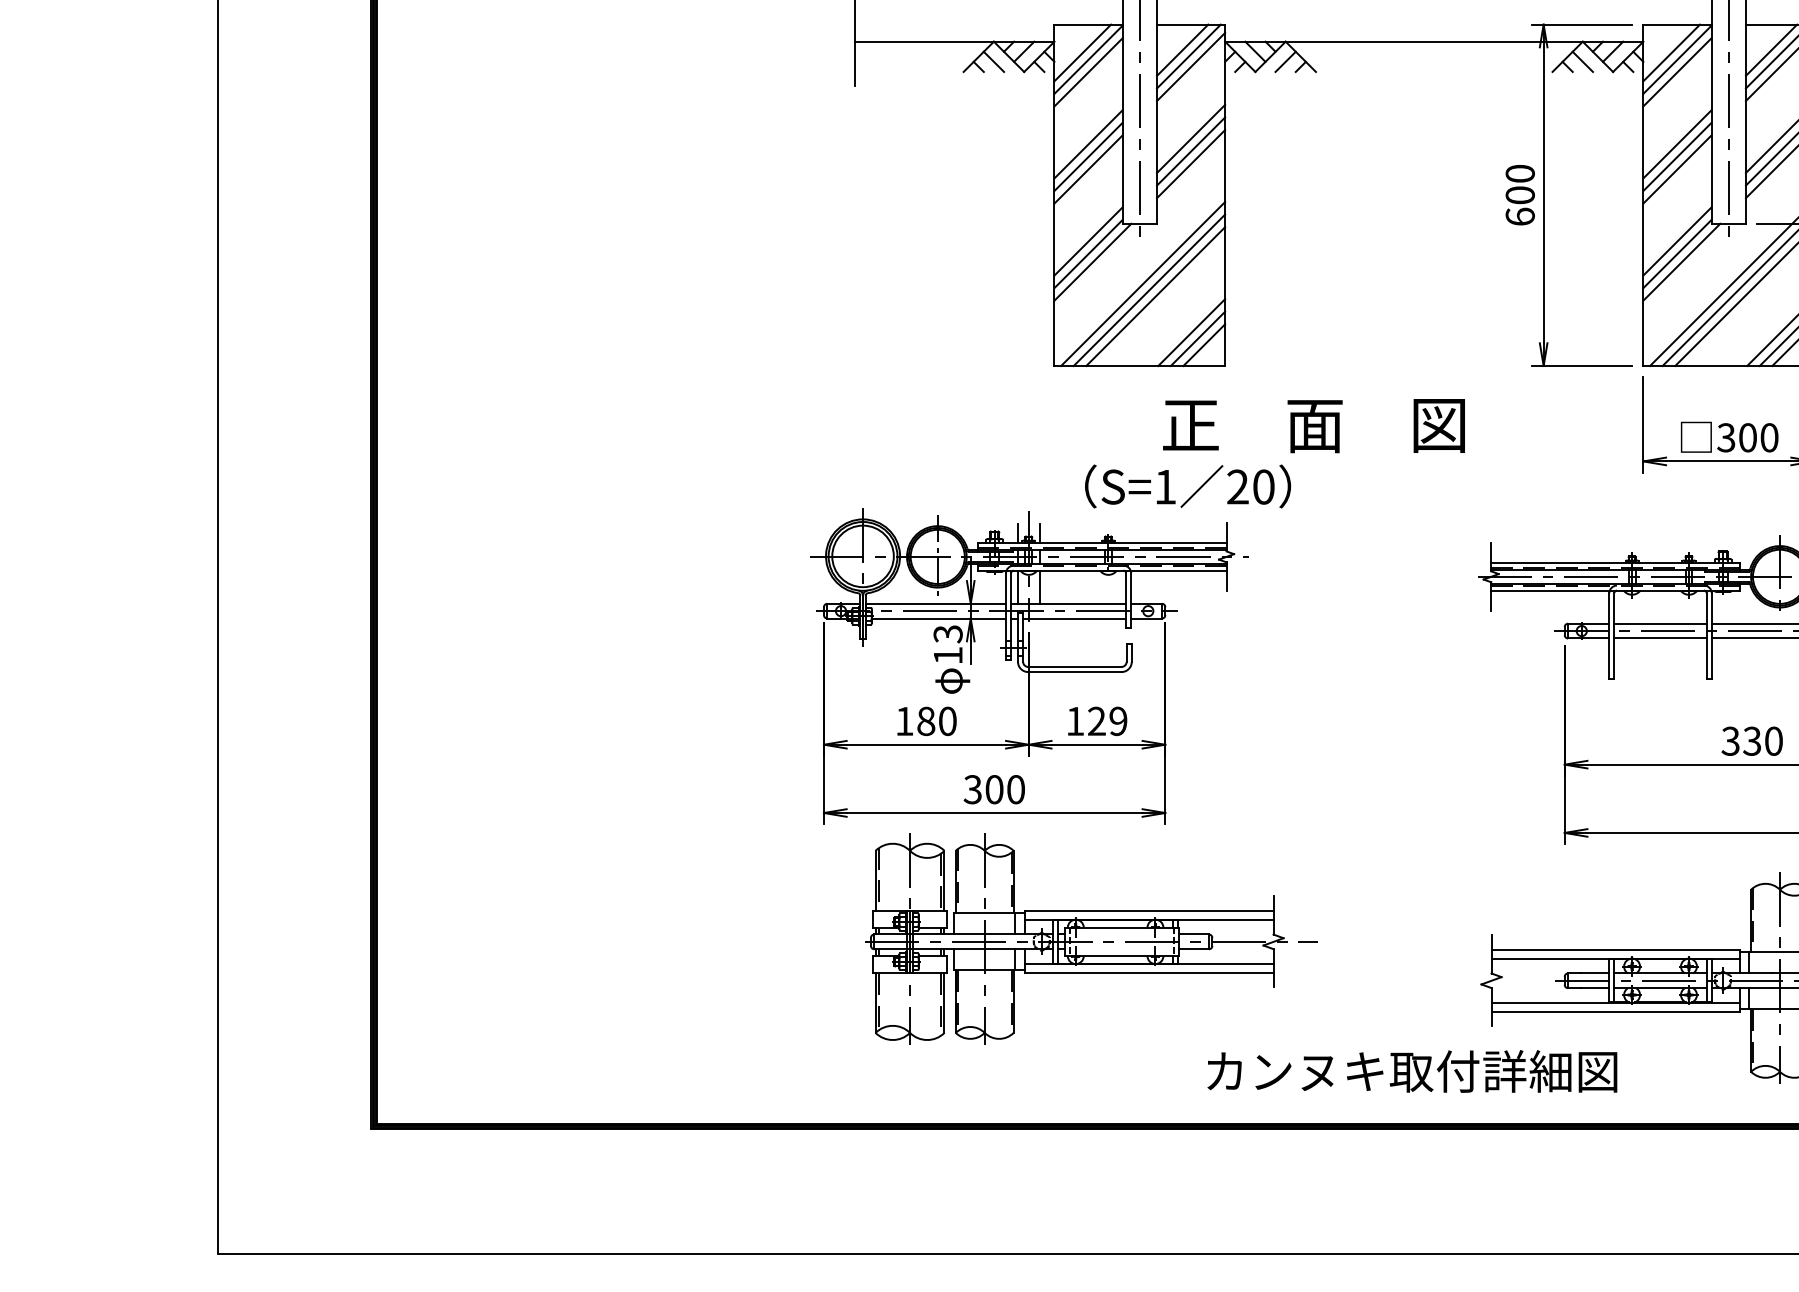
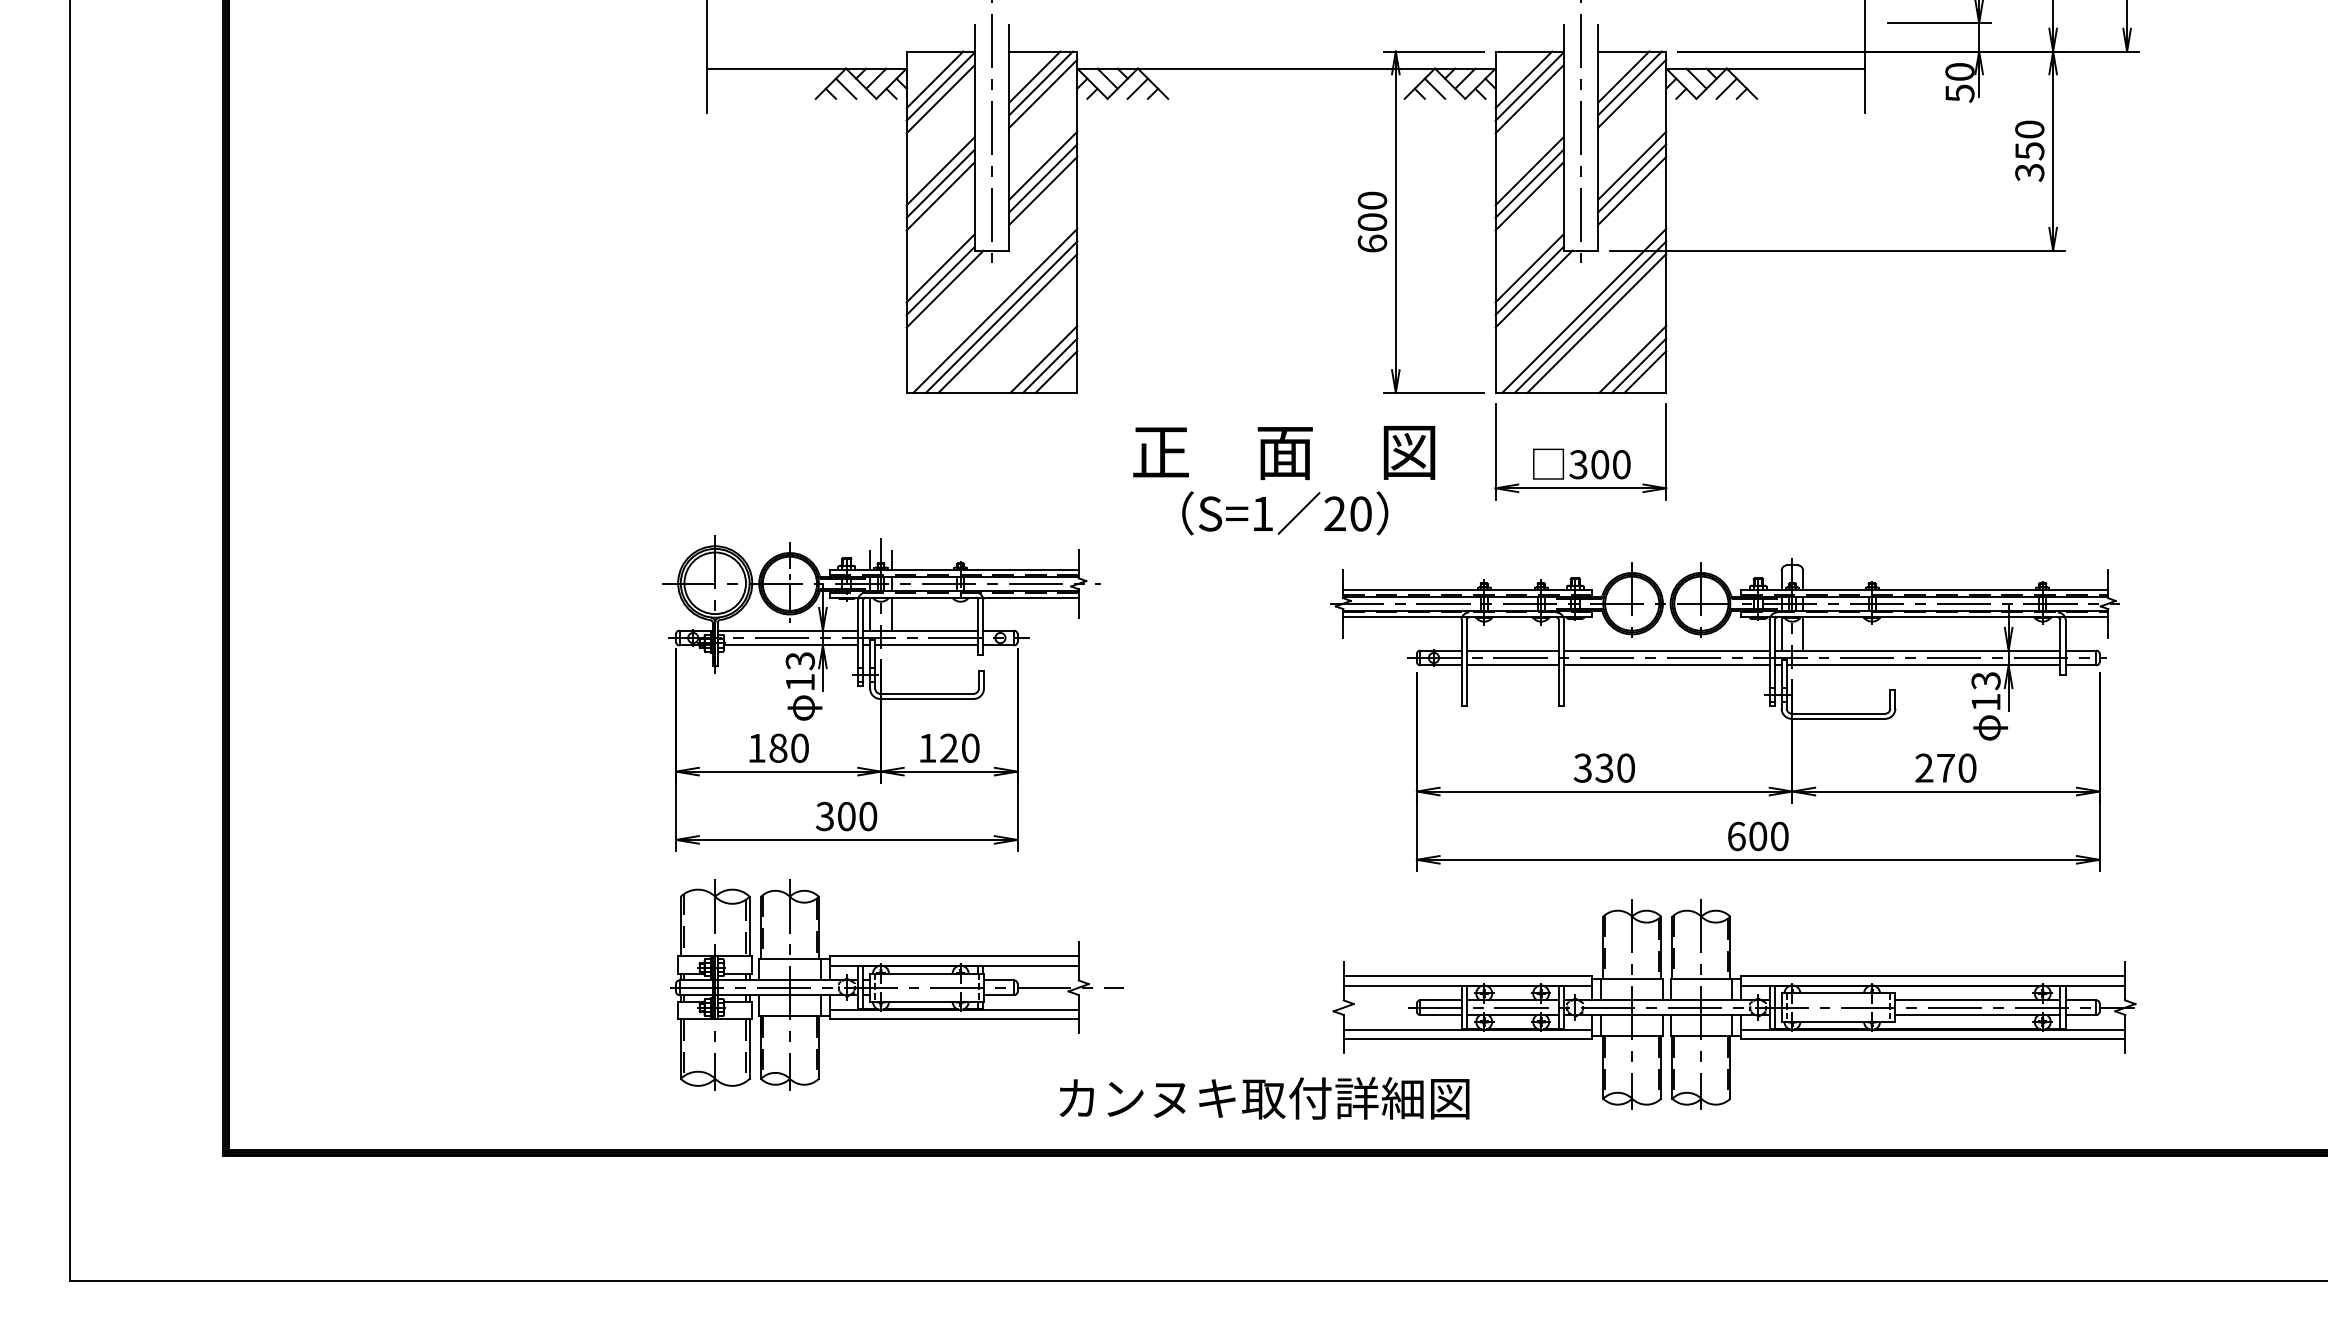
text: (1314, 426) -> (1284, 453), moved
text: (1188, 486) -> (1285, 513), moved
text: (1118, 720) -> (970, 747), 129 -> 120
part: (1091, 938) -> (896, 984), moved

